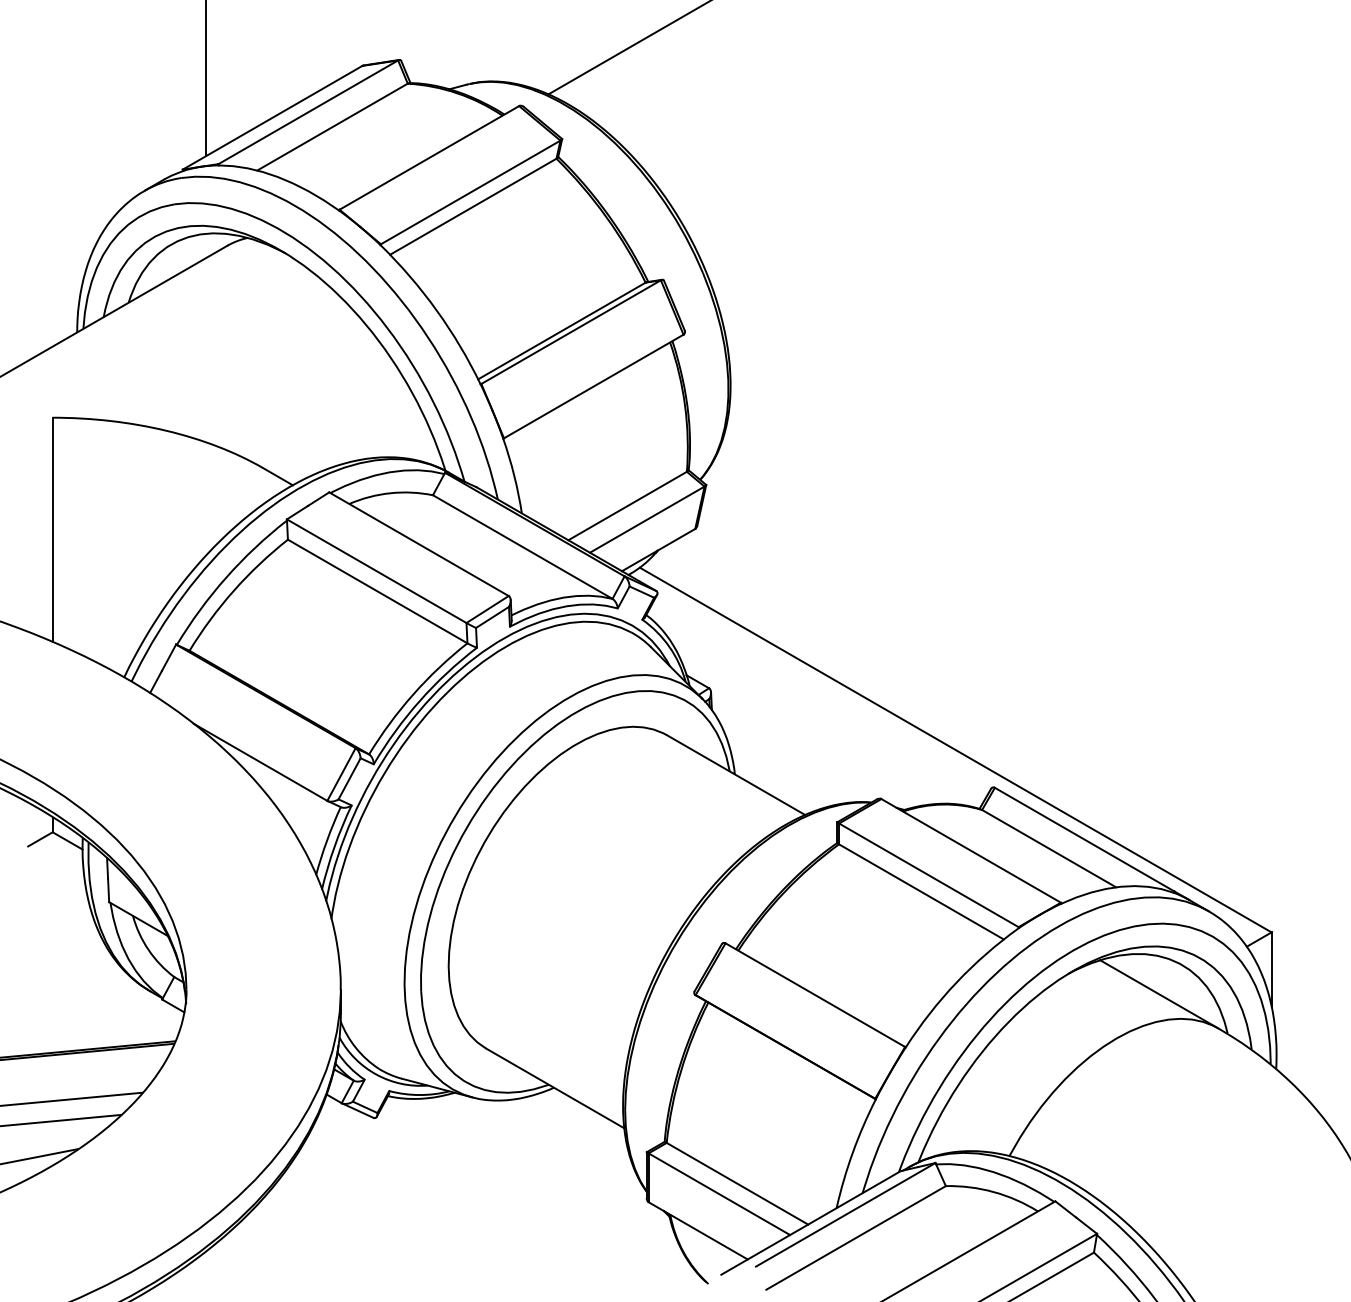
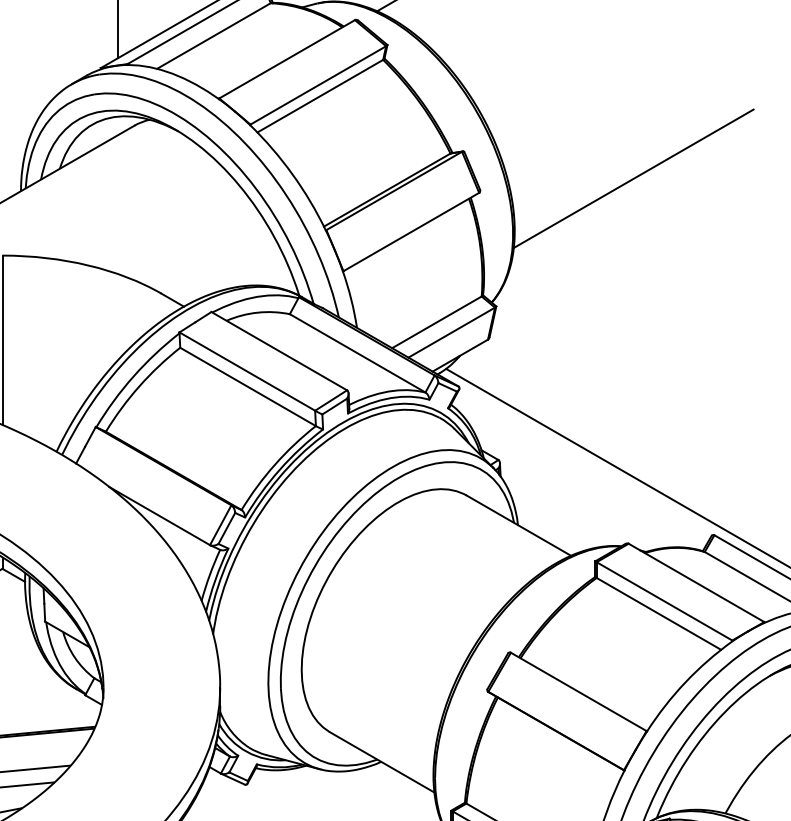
line: (887, 315) -> (633, 178), added

